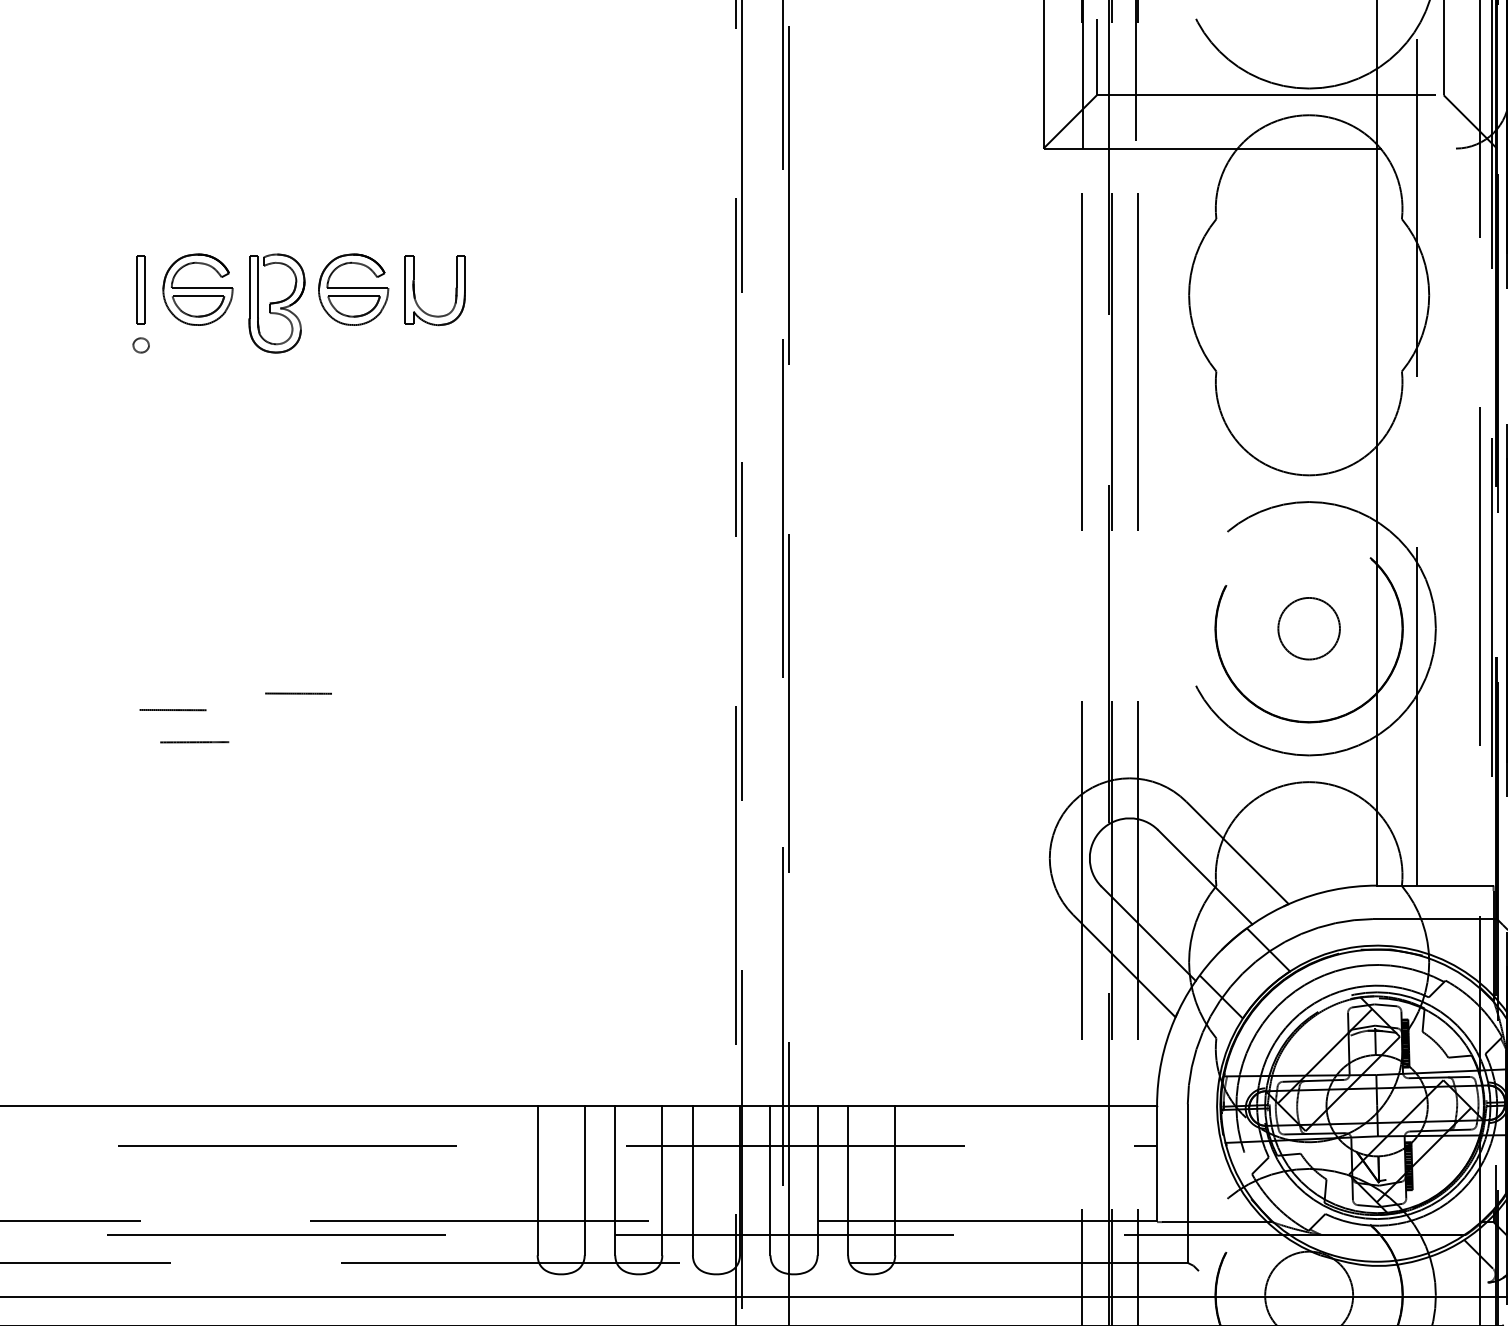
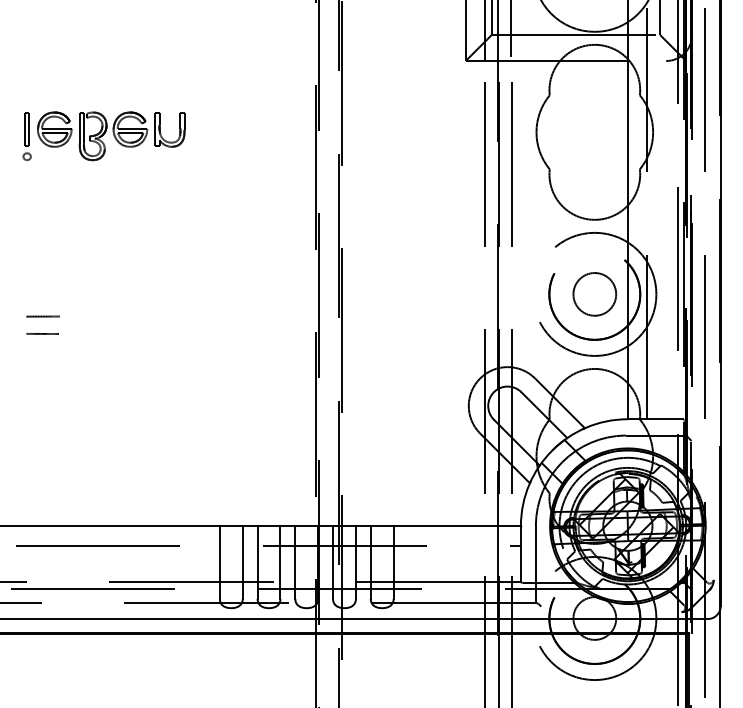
circle: (1308, 628) -> (594, 294), size x1.43
line: (298, 692) -> (103, 325), removed
line: (193, 742) -> (42, 316), moved

